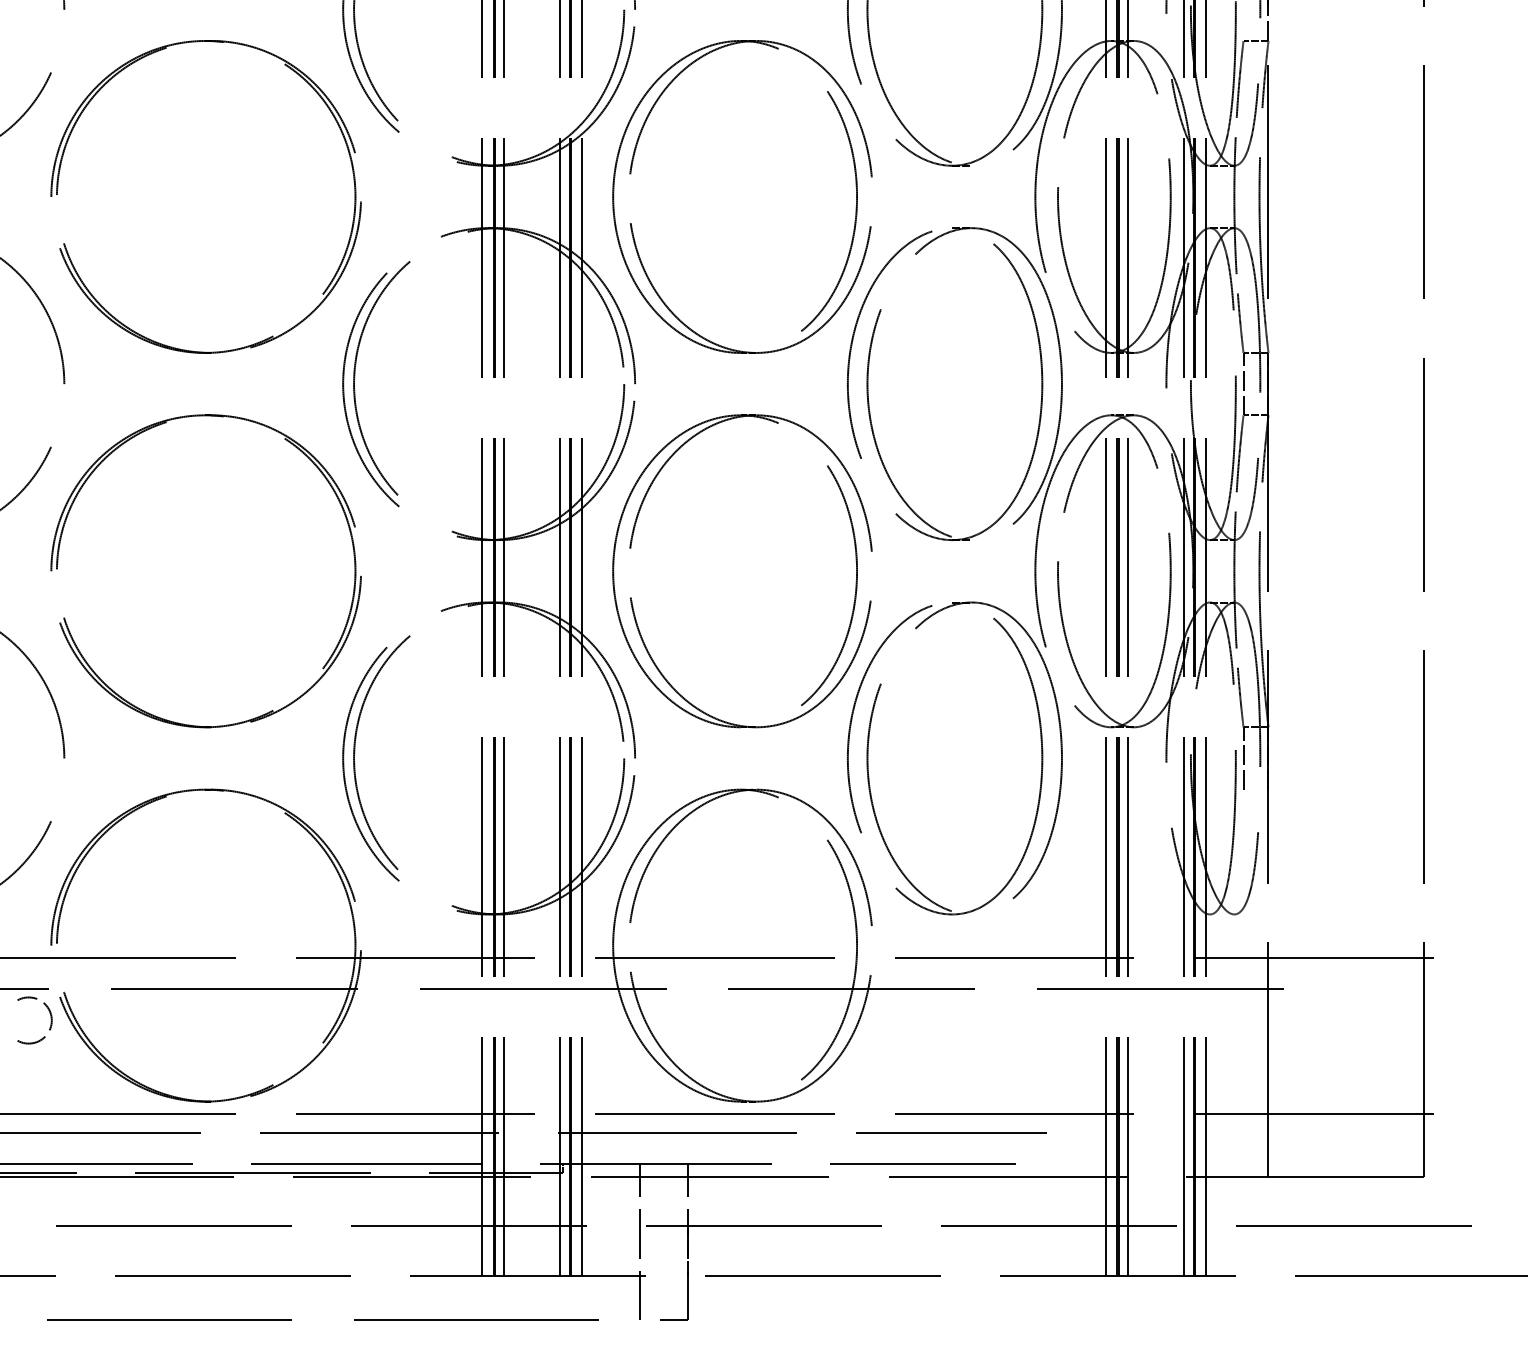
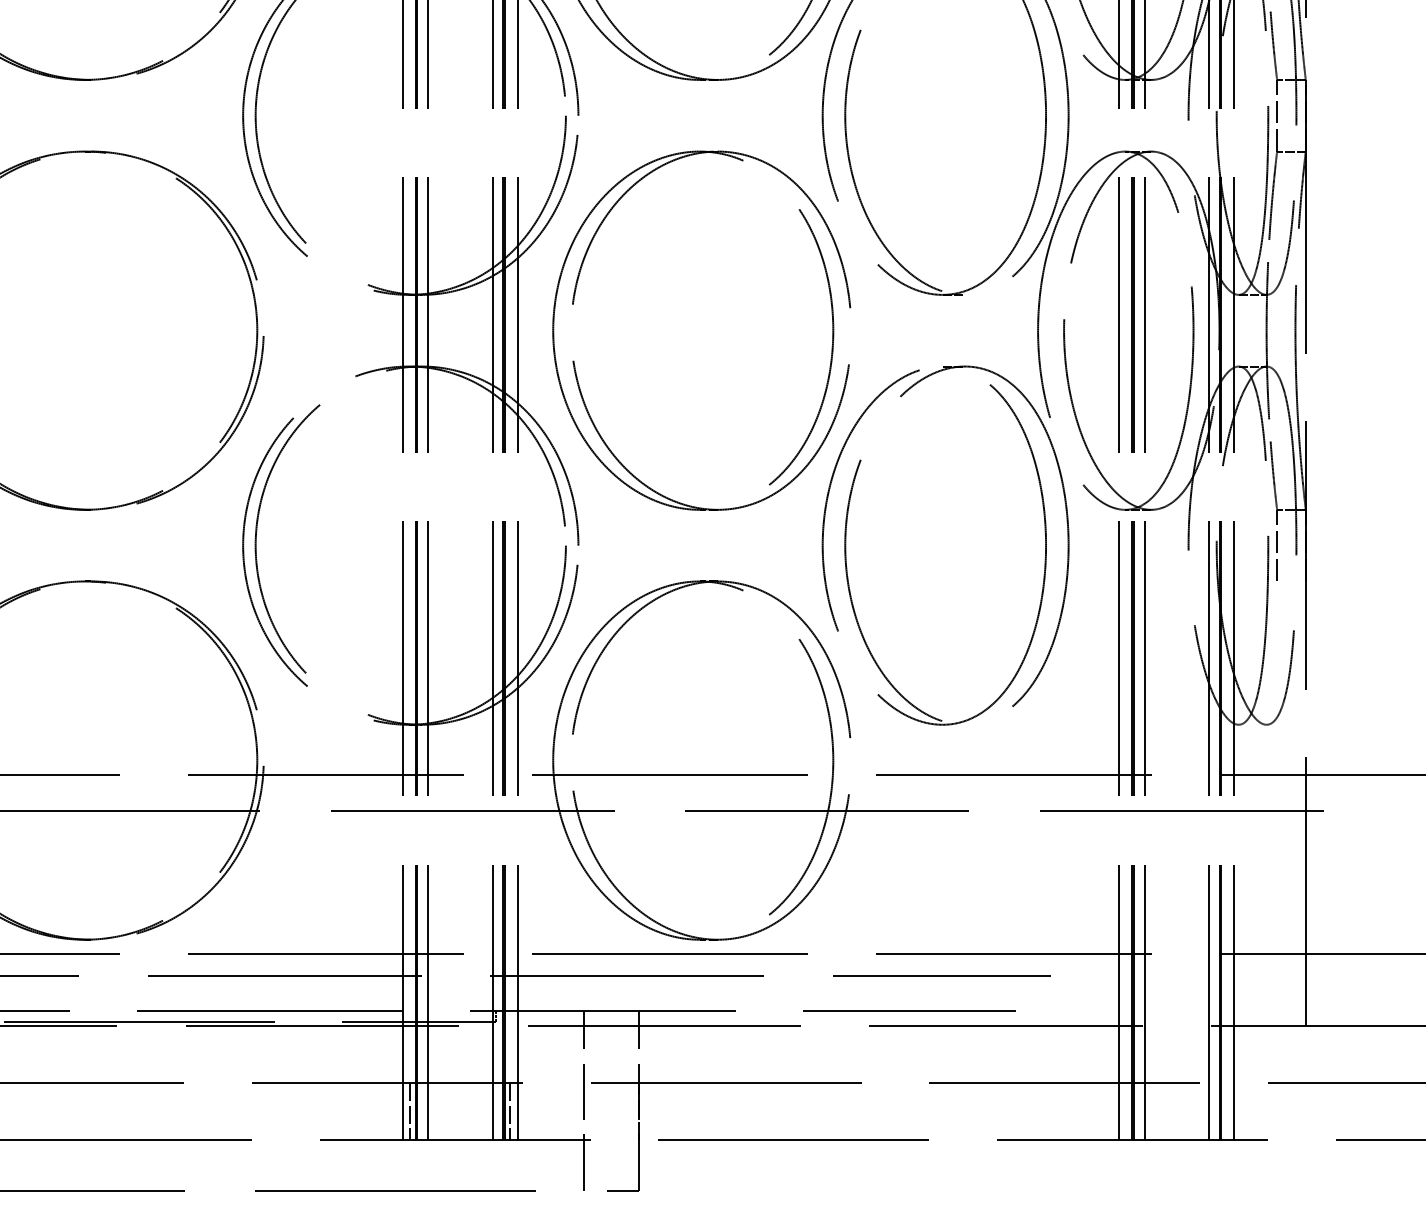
line: (488, 1251) -> (410, 1111), added
line: (575, 1251) -> (509, 1111), added

